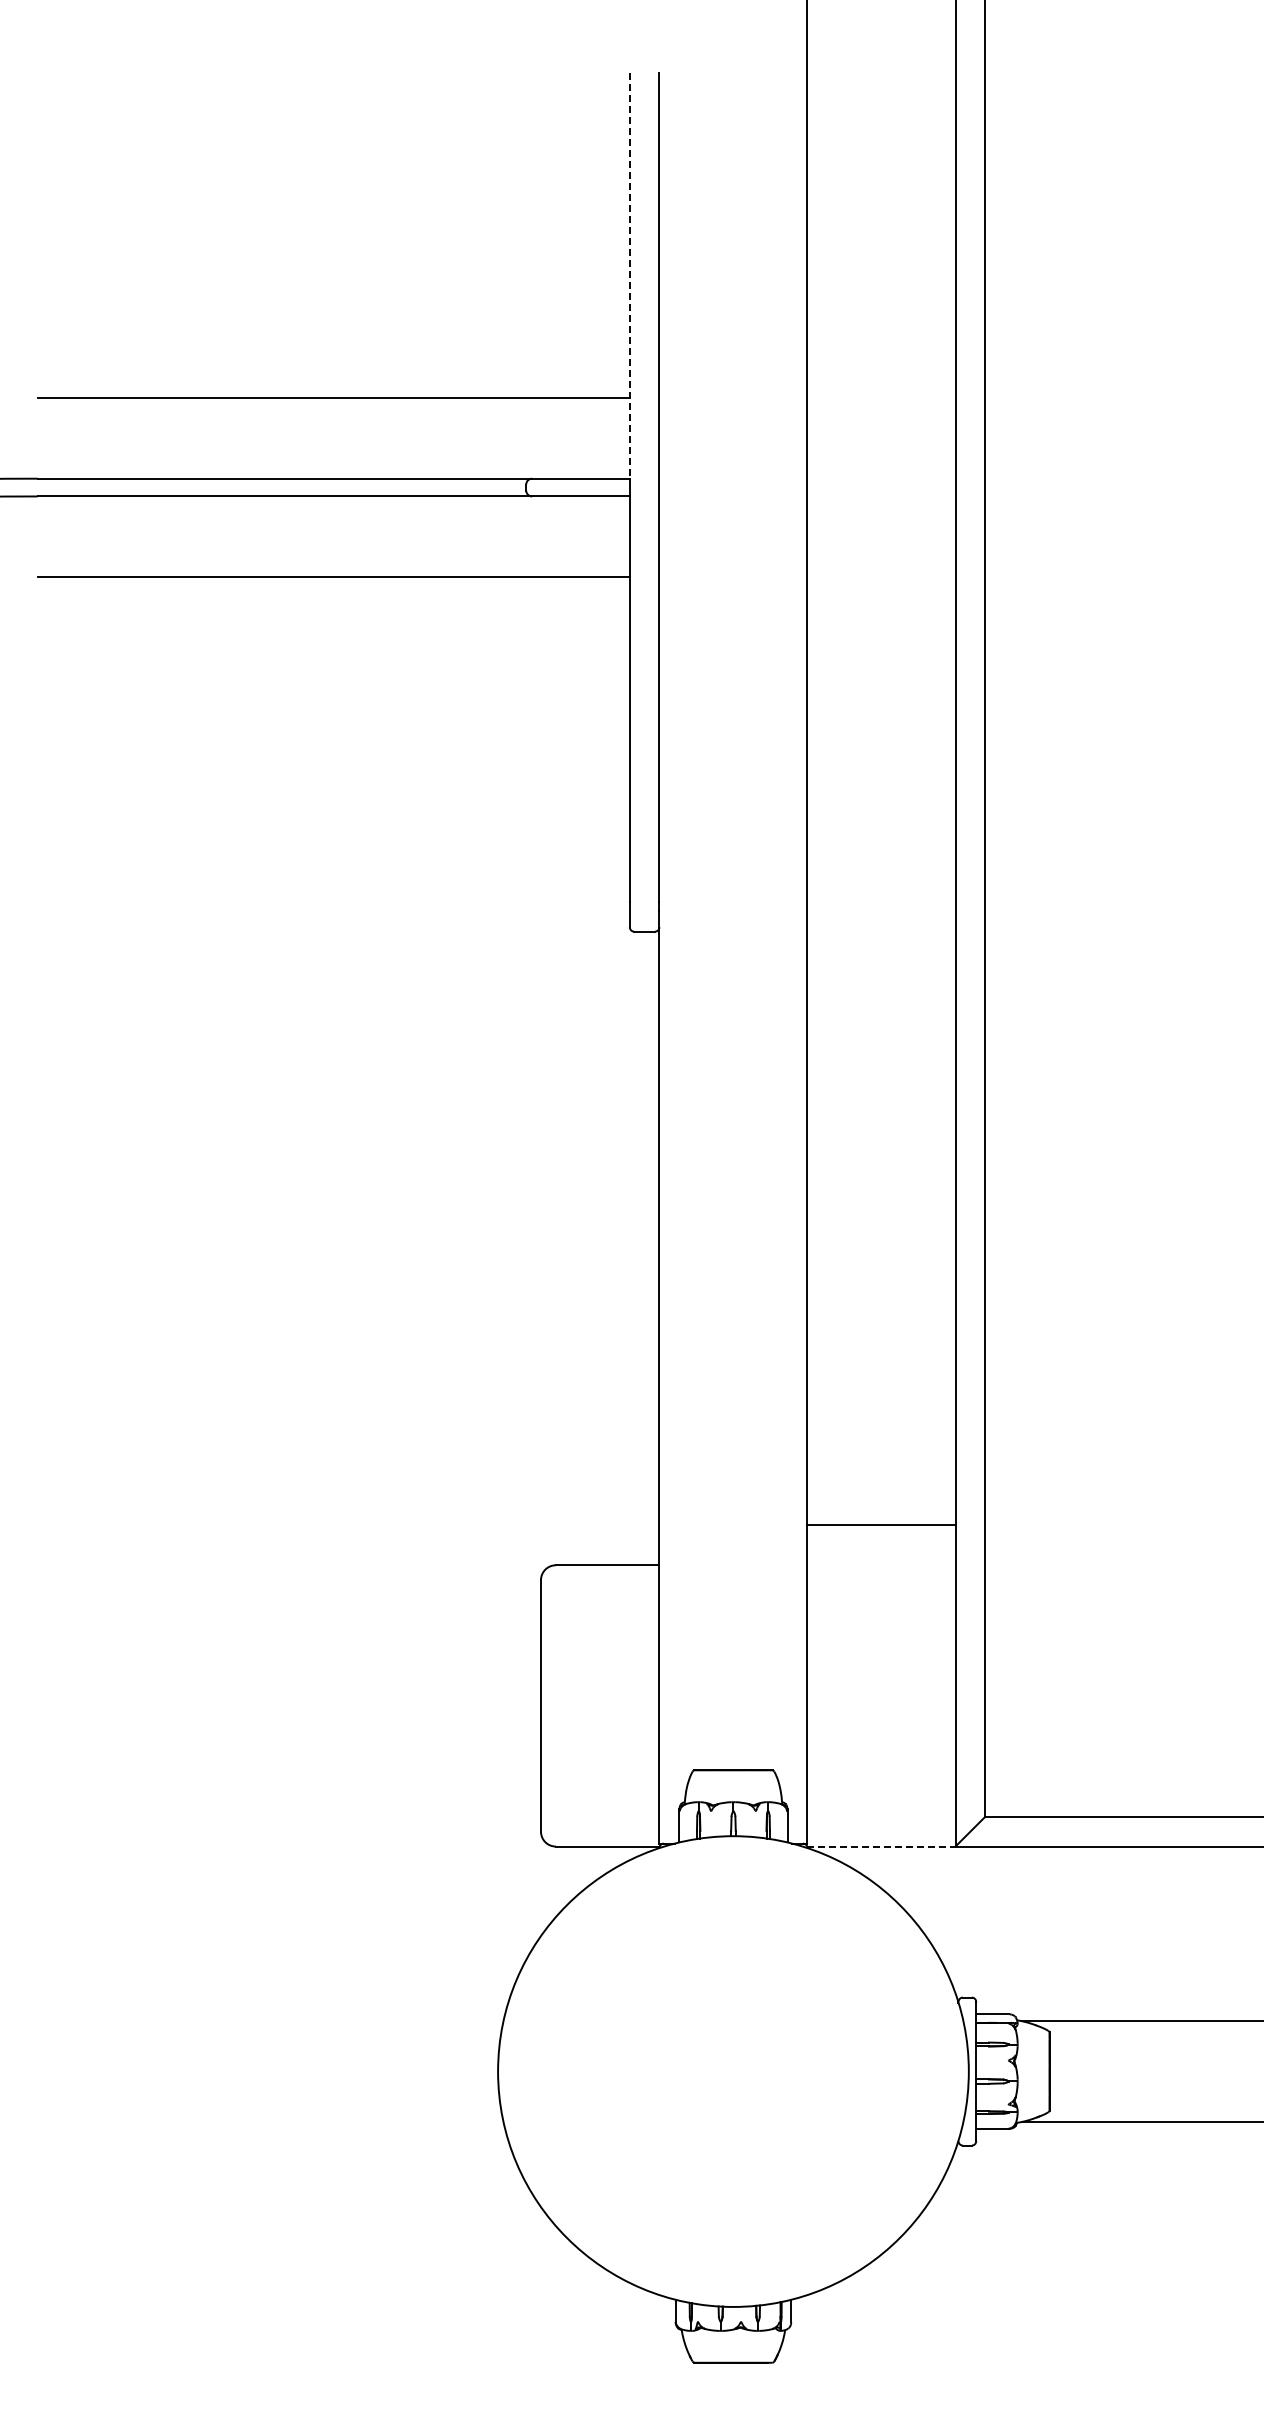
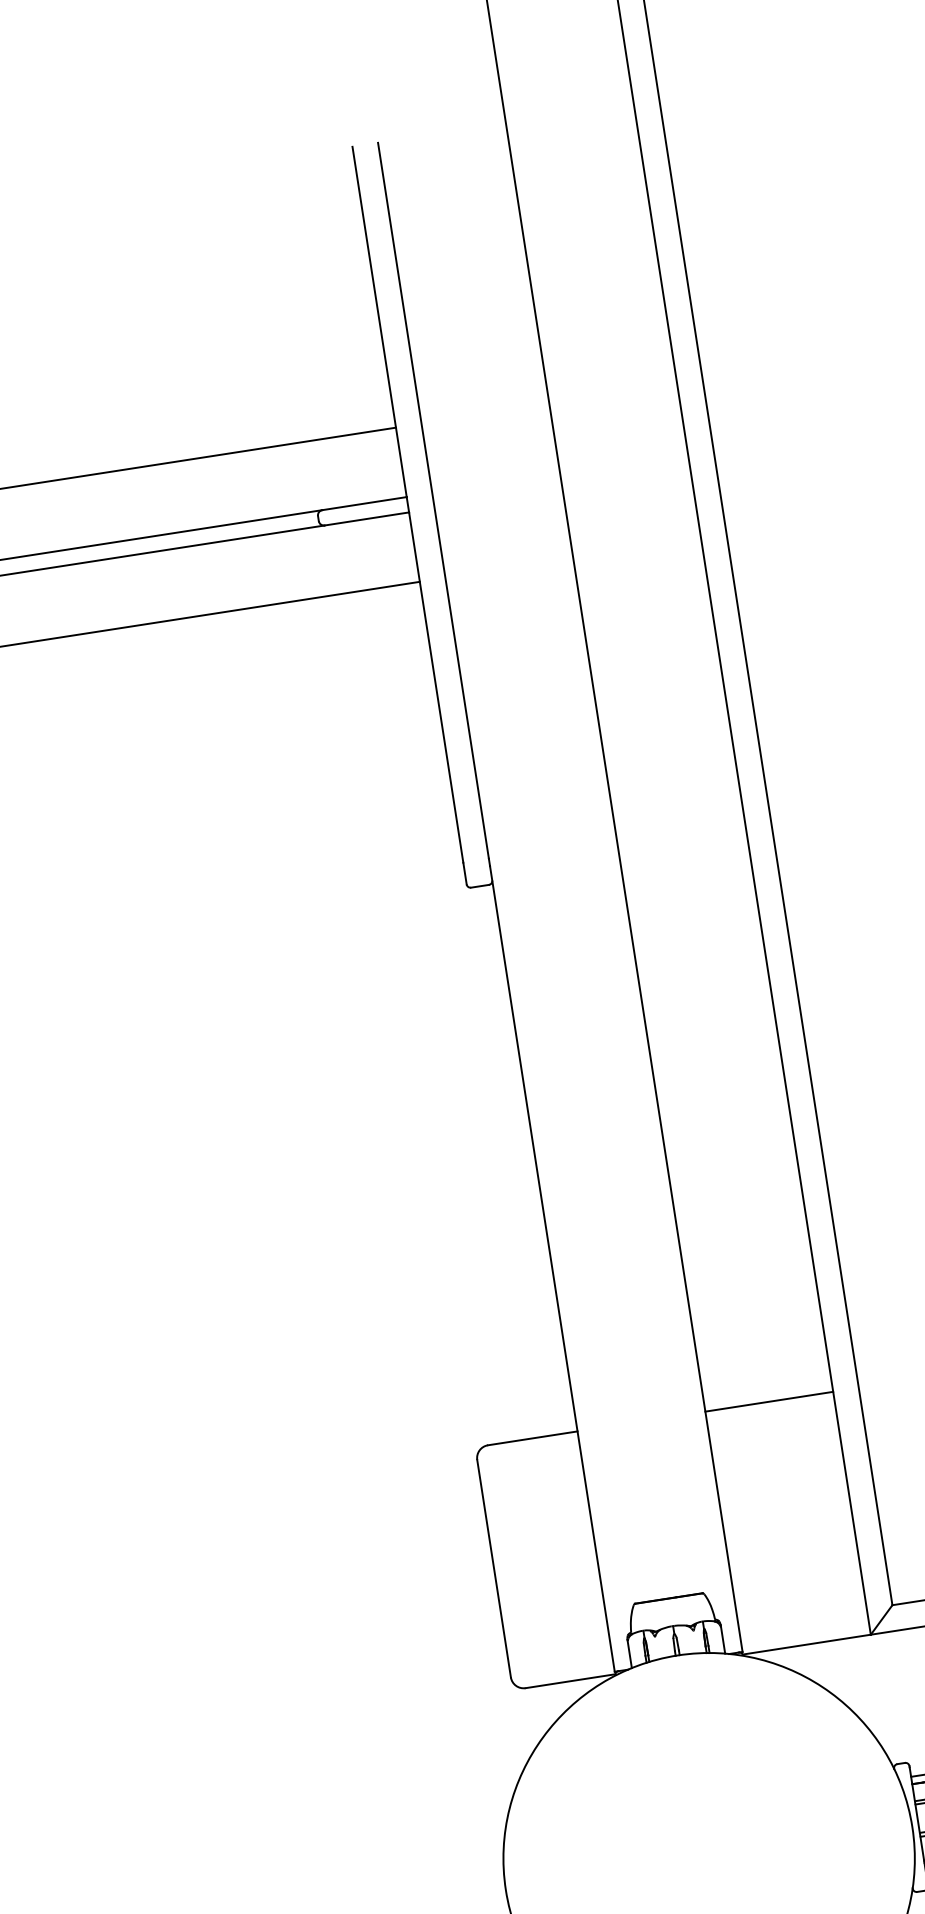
line: (629, 275) -> (379, 321), dashed -> solid
line: (881, 1525) -> (769, 1401), moved
line: (881, 1846) -> (806, 1644), dashed -> solid

